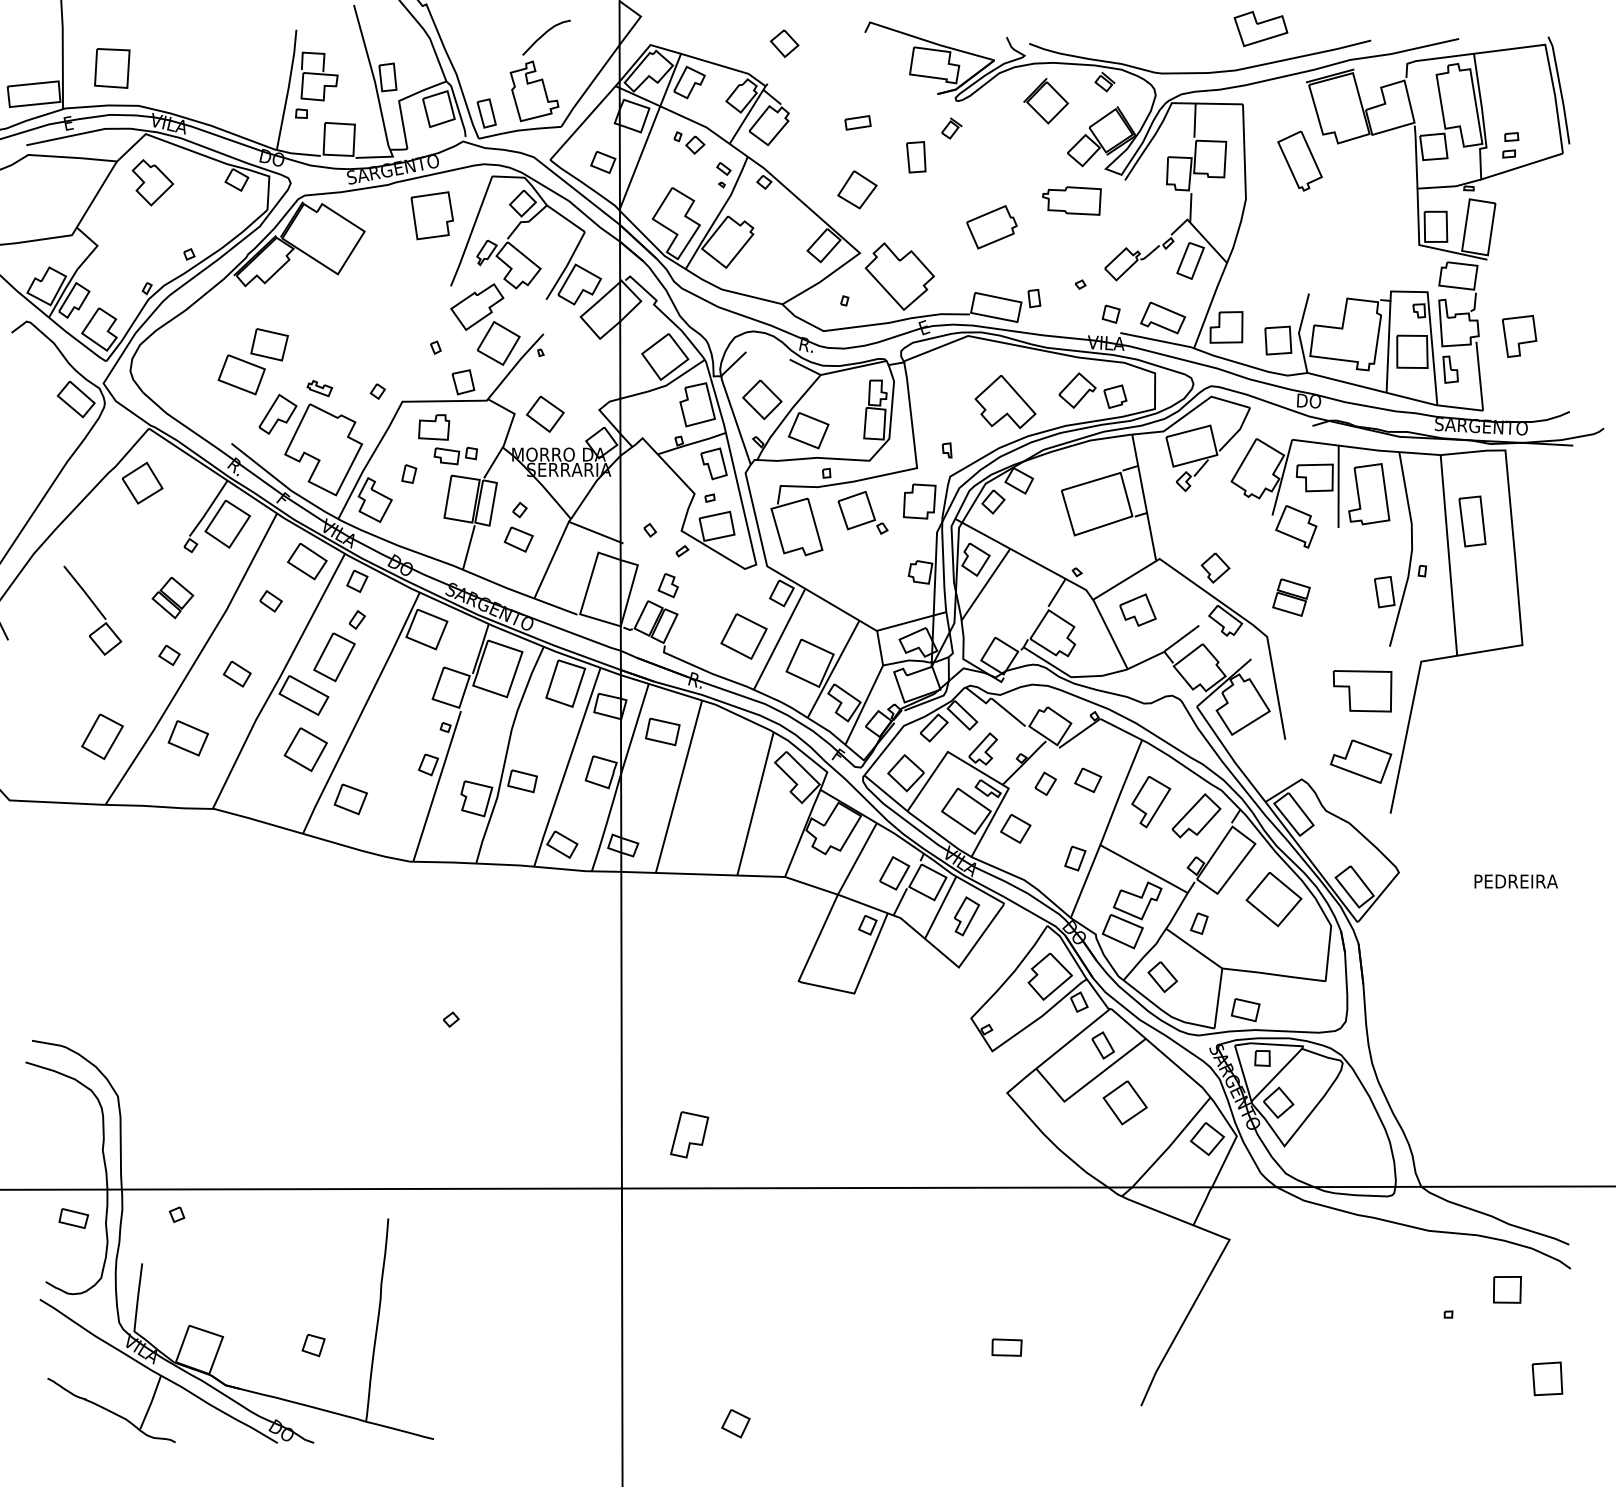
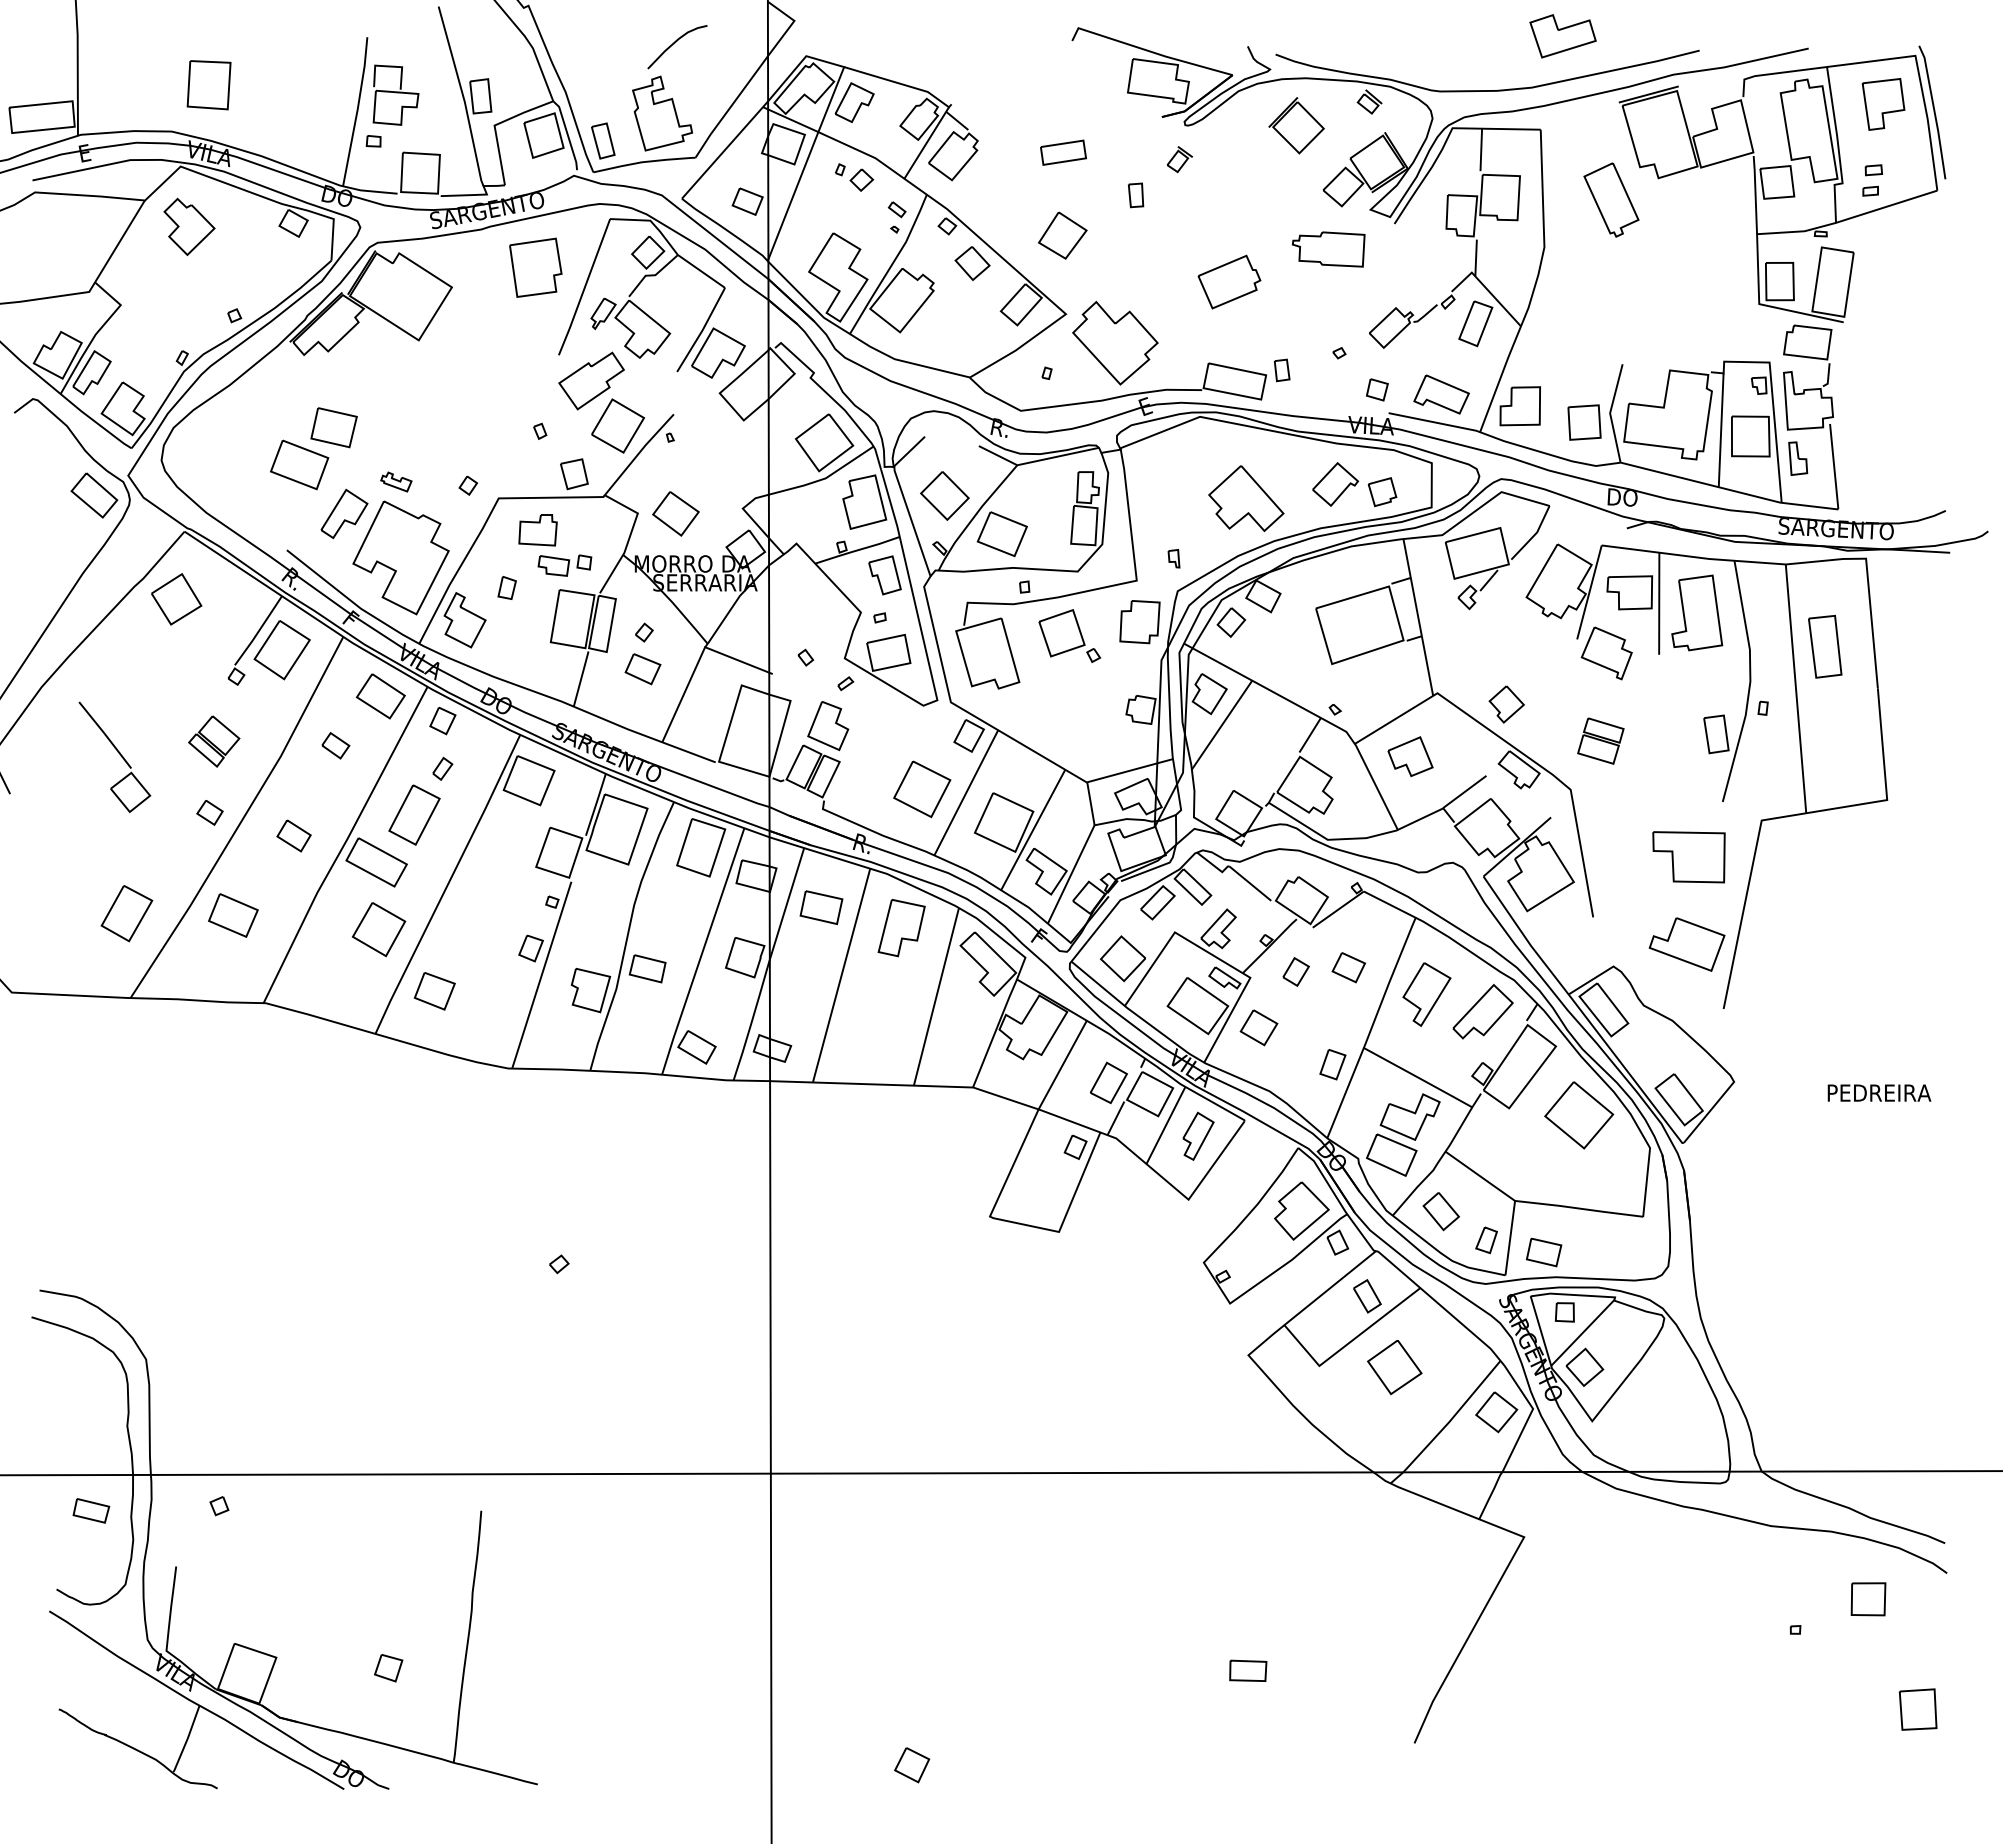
part: (784, 43) -> (972, 263), moved
part: (111, 68) -> (208, 85), moved
part: (858, 122) -> (1063, 152), size x1.43
part: (916, 157) -> (1136, 195), size x0.62
part: (1519, 336) -> (1883, 104), moved
part: (668, 585) -> (828, 726), size x1.67
part: (1199, 923) -> (1486, 1240), moved
part: (689, 1135) -> (901, 928), moved

